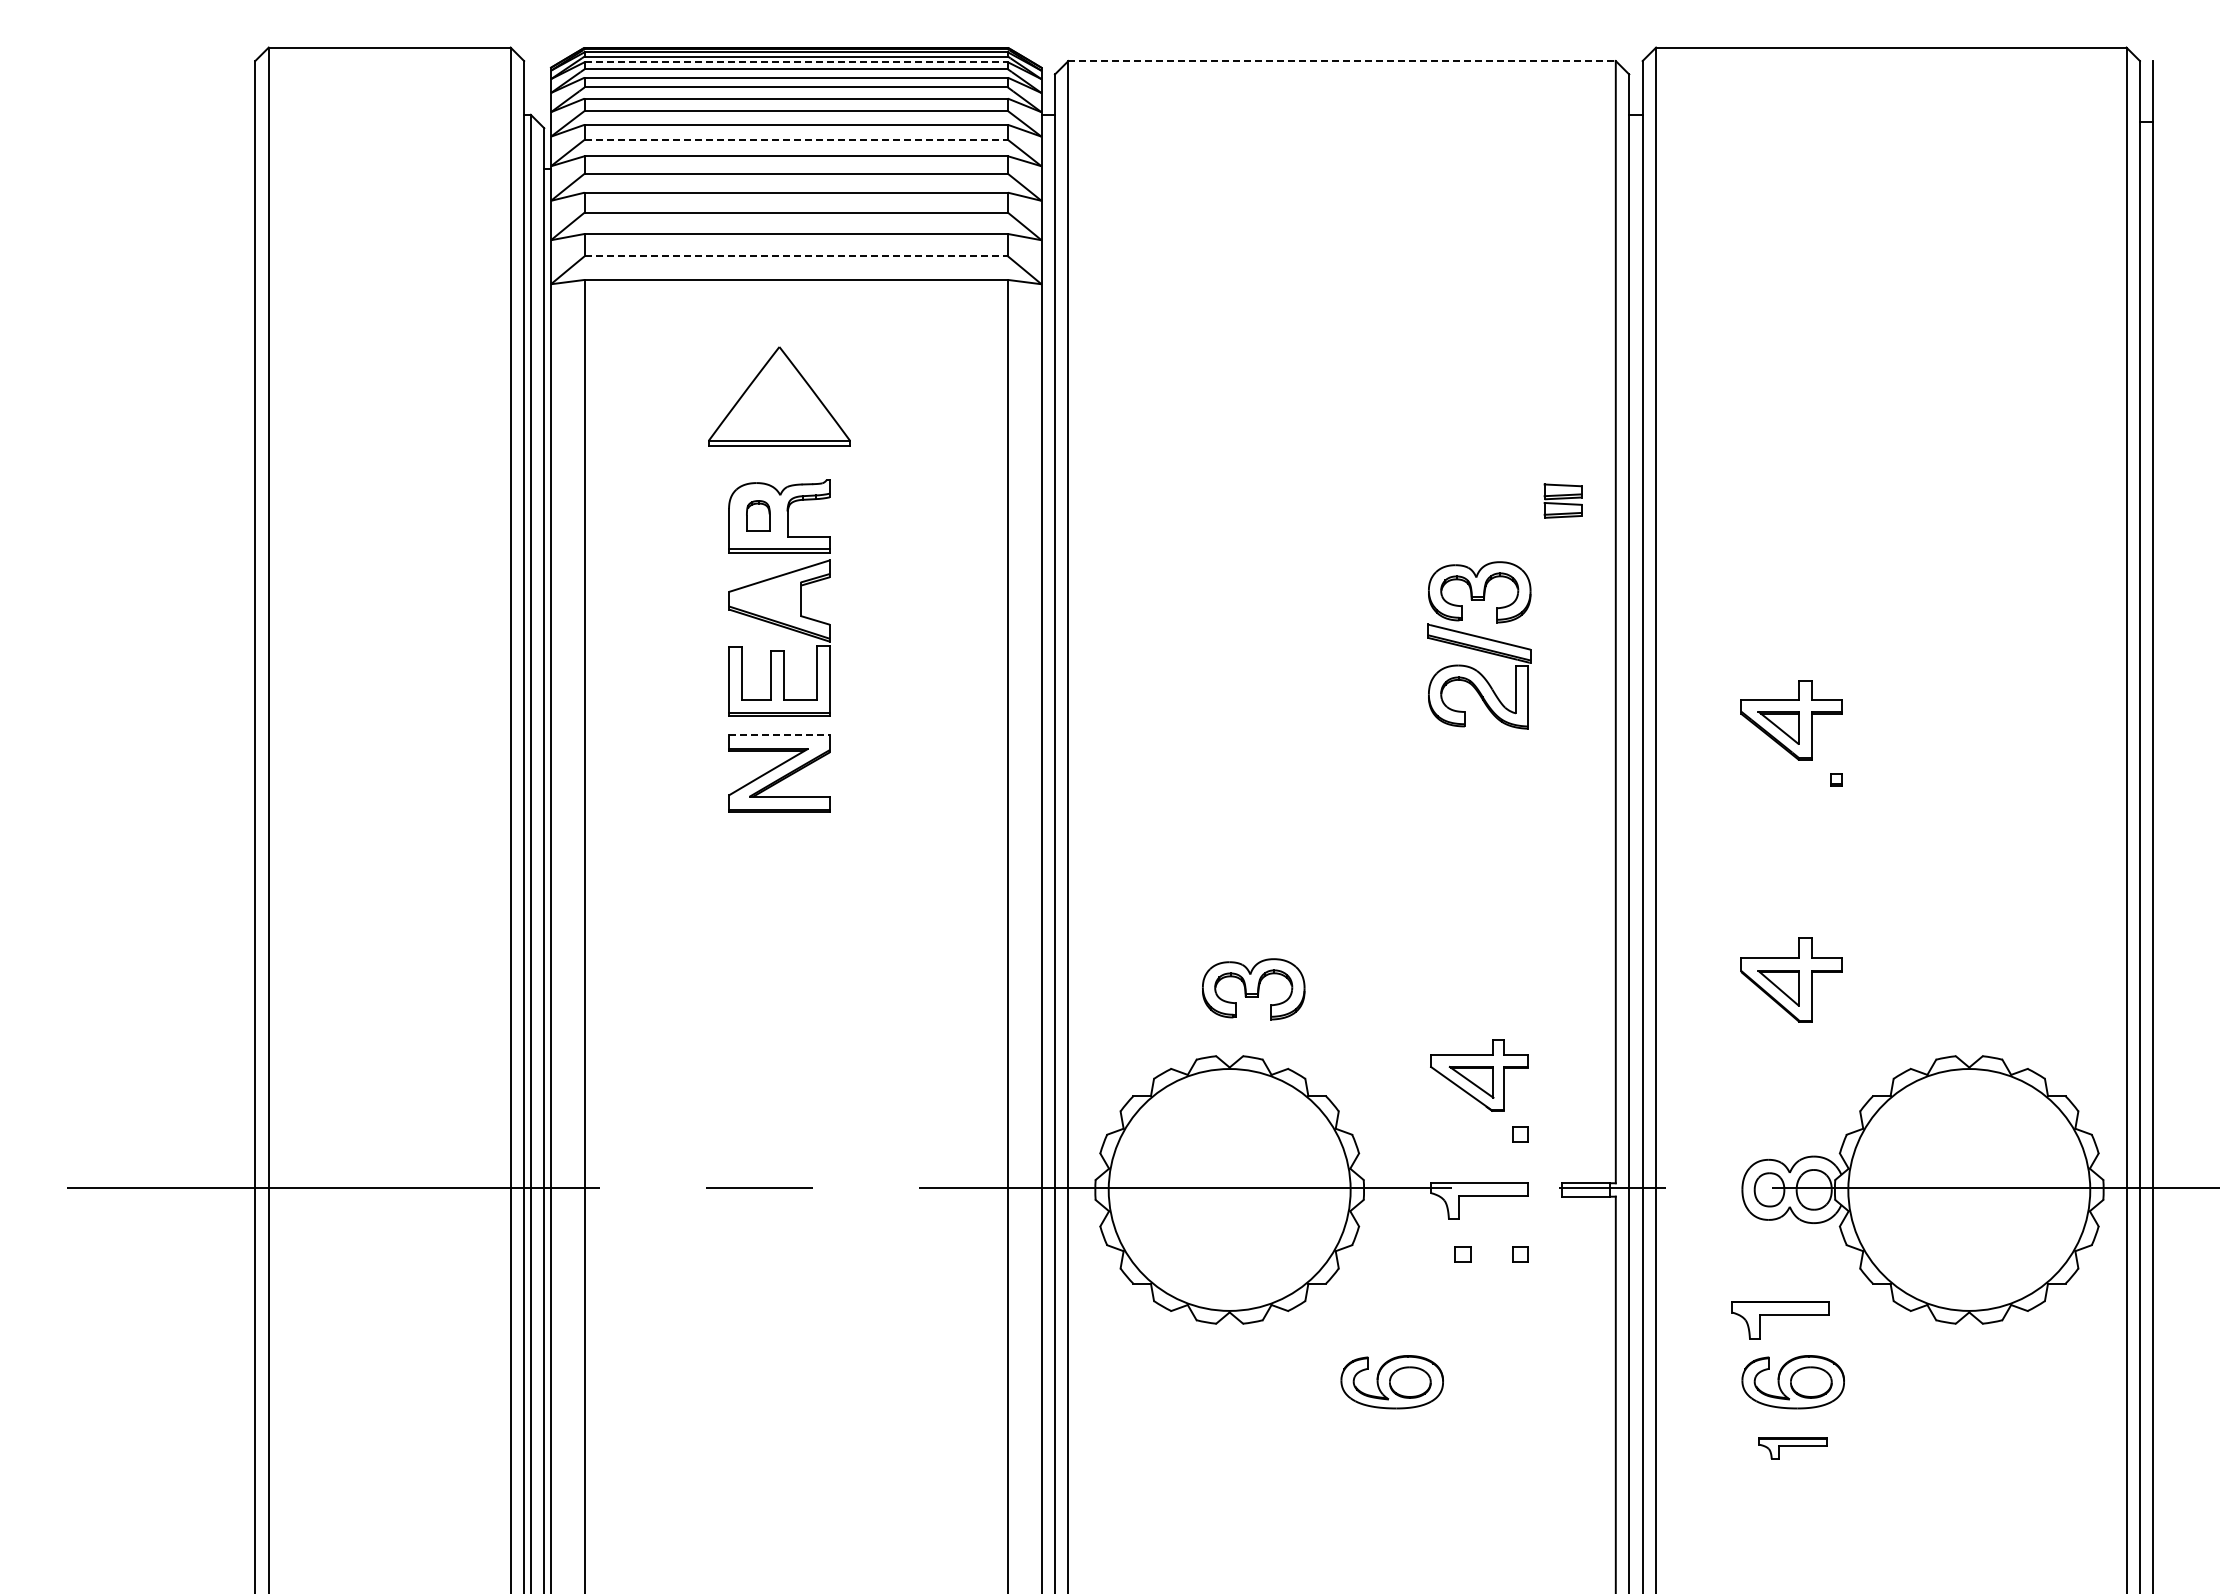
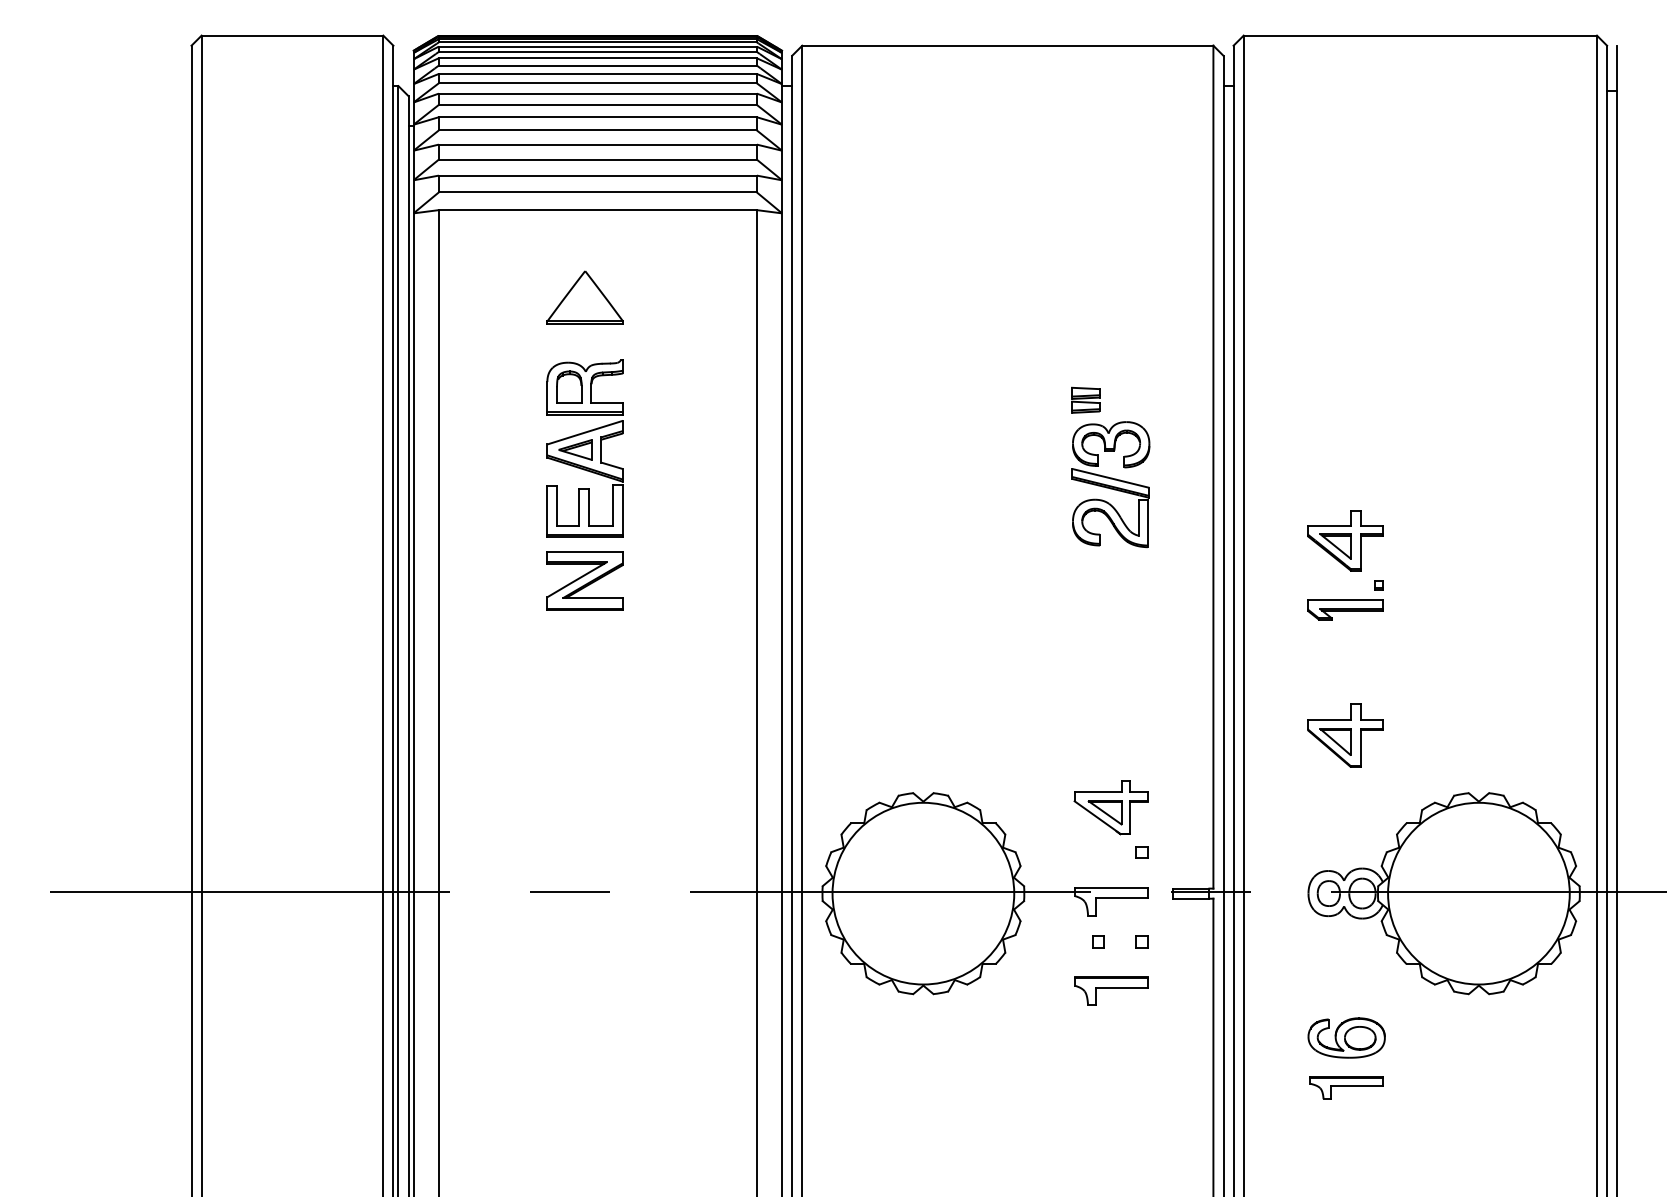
line: (1342, 61) -> (1008, 46), dashed -> solid
line: (796, 62) -> (598, 46), dashed -> solid
line: (796, 139) -> (598, 104), dashed -> solid
line: (796, 256) -> (598, 192), dashed -> solid
part: (779, 396) -> (585, 297), size x0.71
part: (1562, 500) -> (1085, 399), moved
part: (758, 515) -> (569, 387), size x1.43
part: (766, 598) -> (575, 449), added
line: (779, 735) -> (585, 552), dashed -> solid
part: (1791, 811) -> (1345, 609), added
part: (1253, 989) -> (941, 743), removed
part: (1780, 1320) -> (1111, 991), moved
part: (1391, 1382) -> (1044, 1038), removed
part: (1793, 1448) -> (1346, 1087), size x1.43

